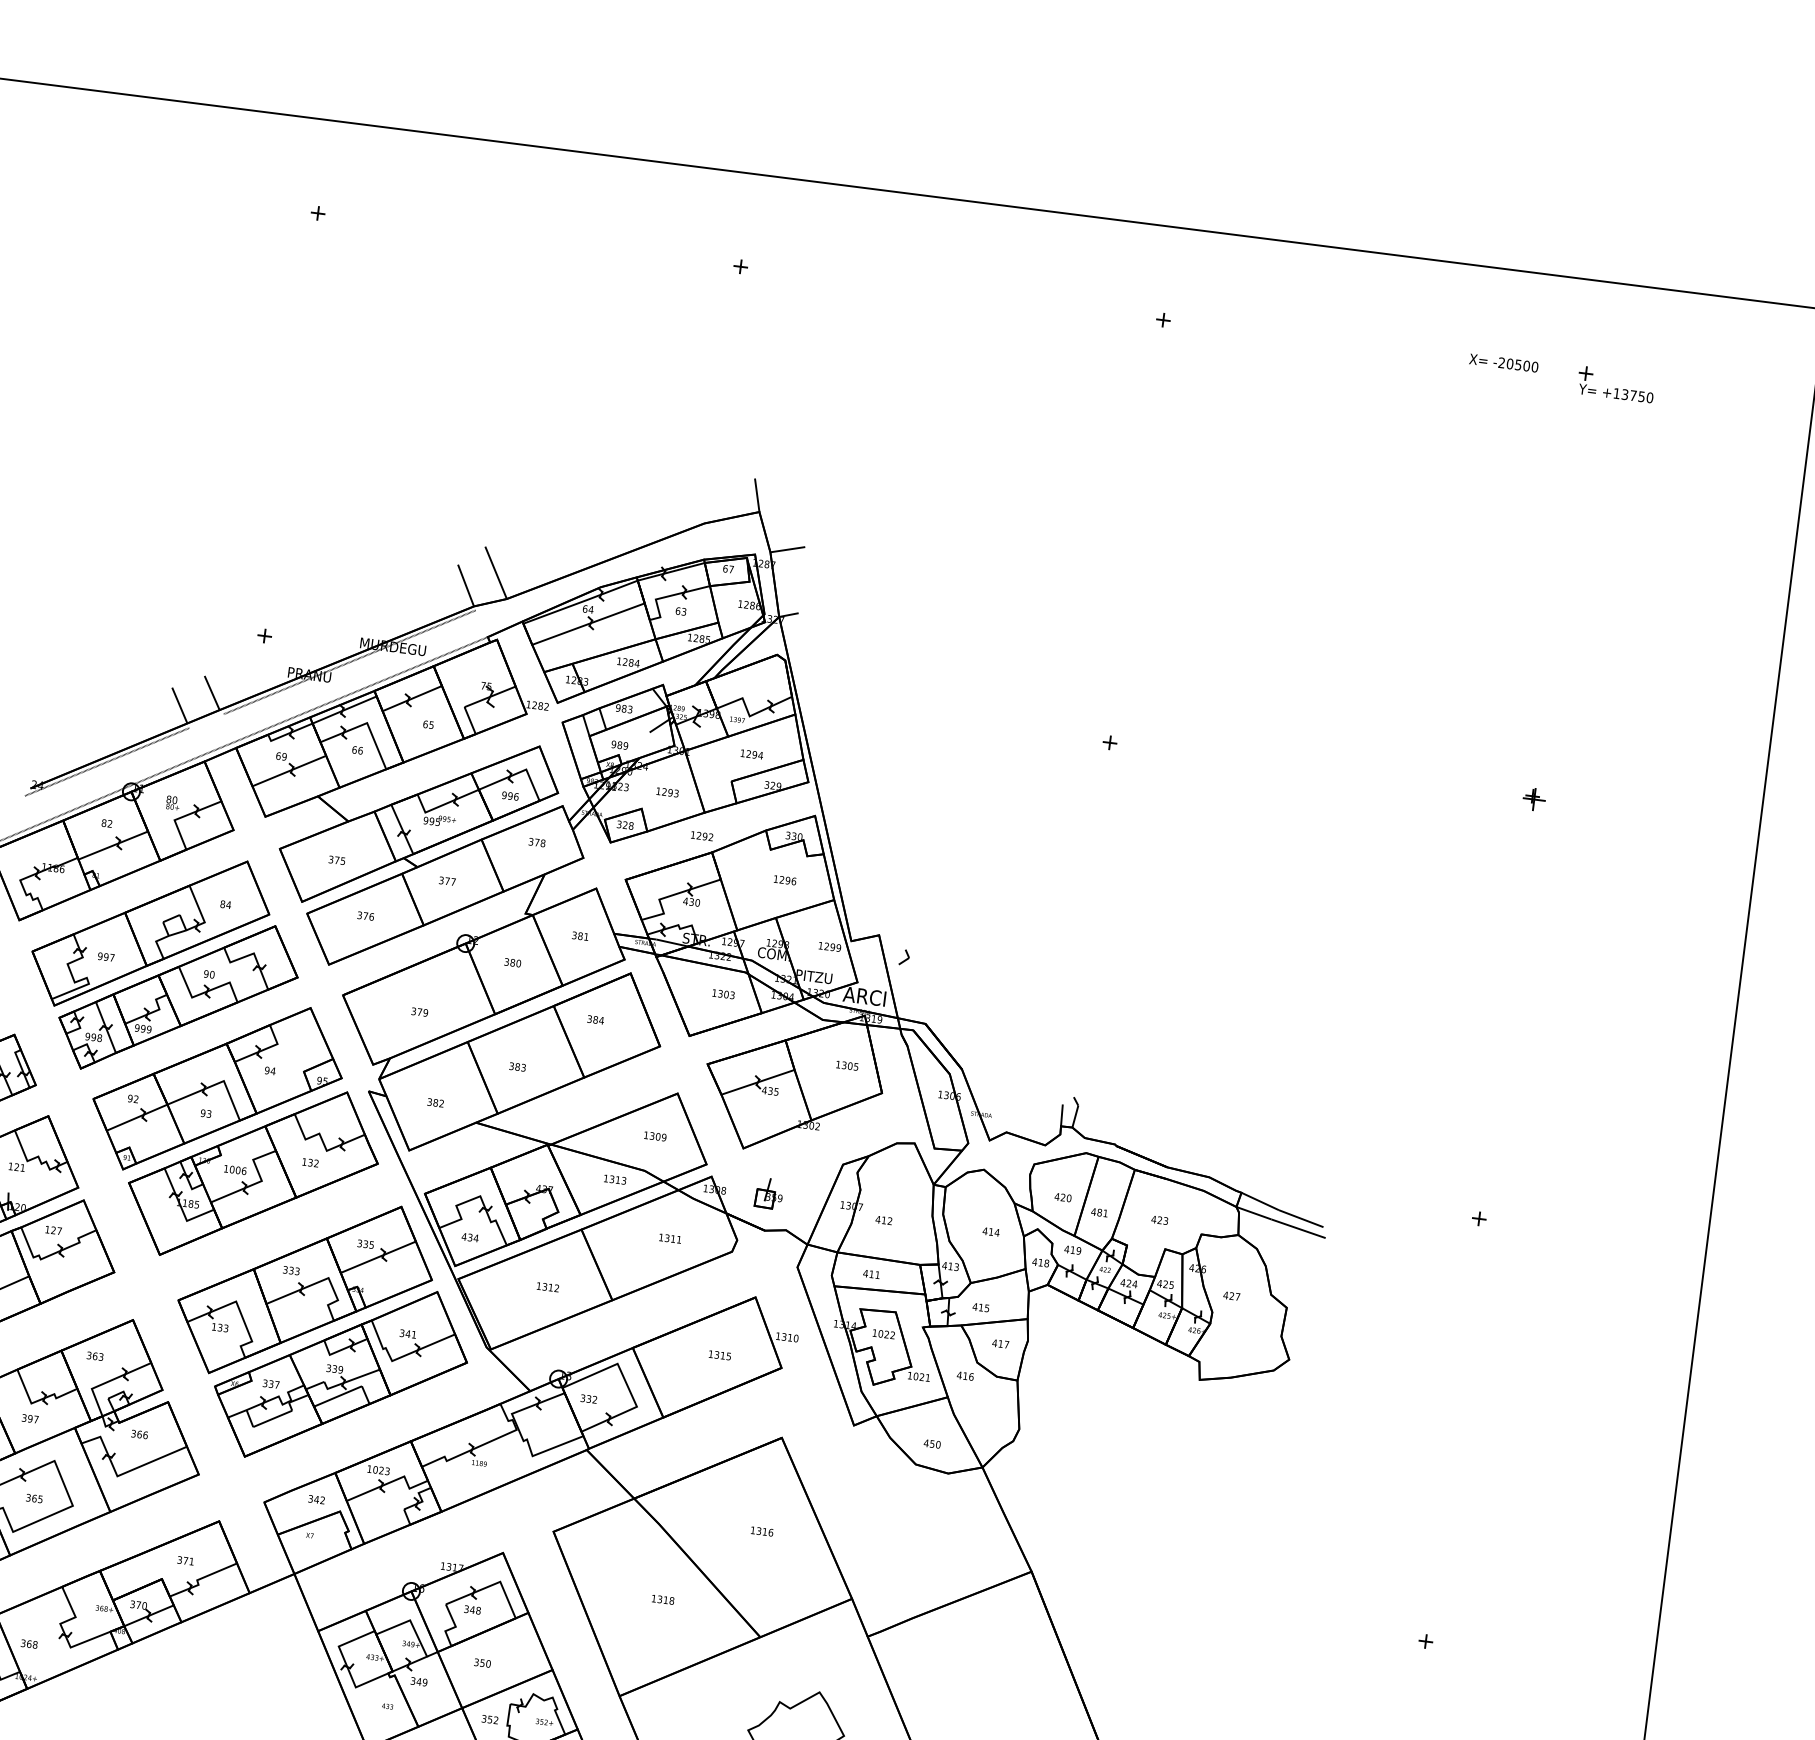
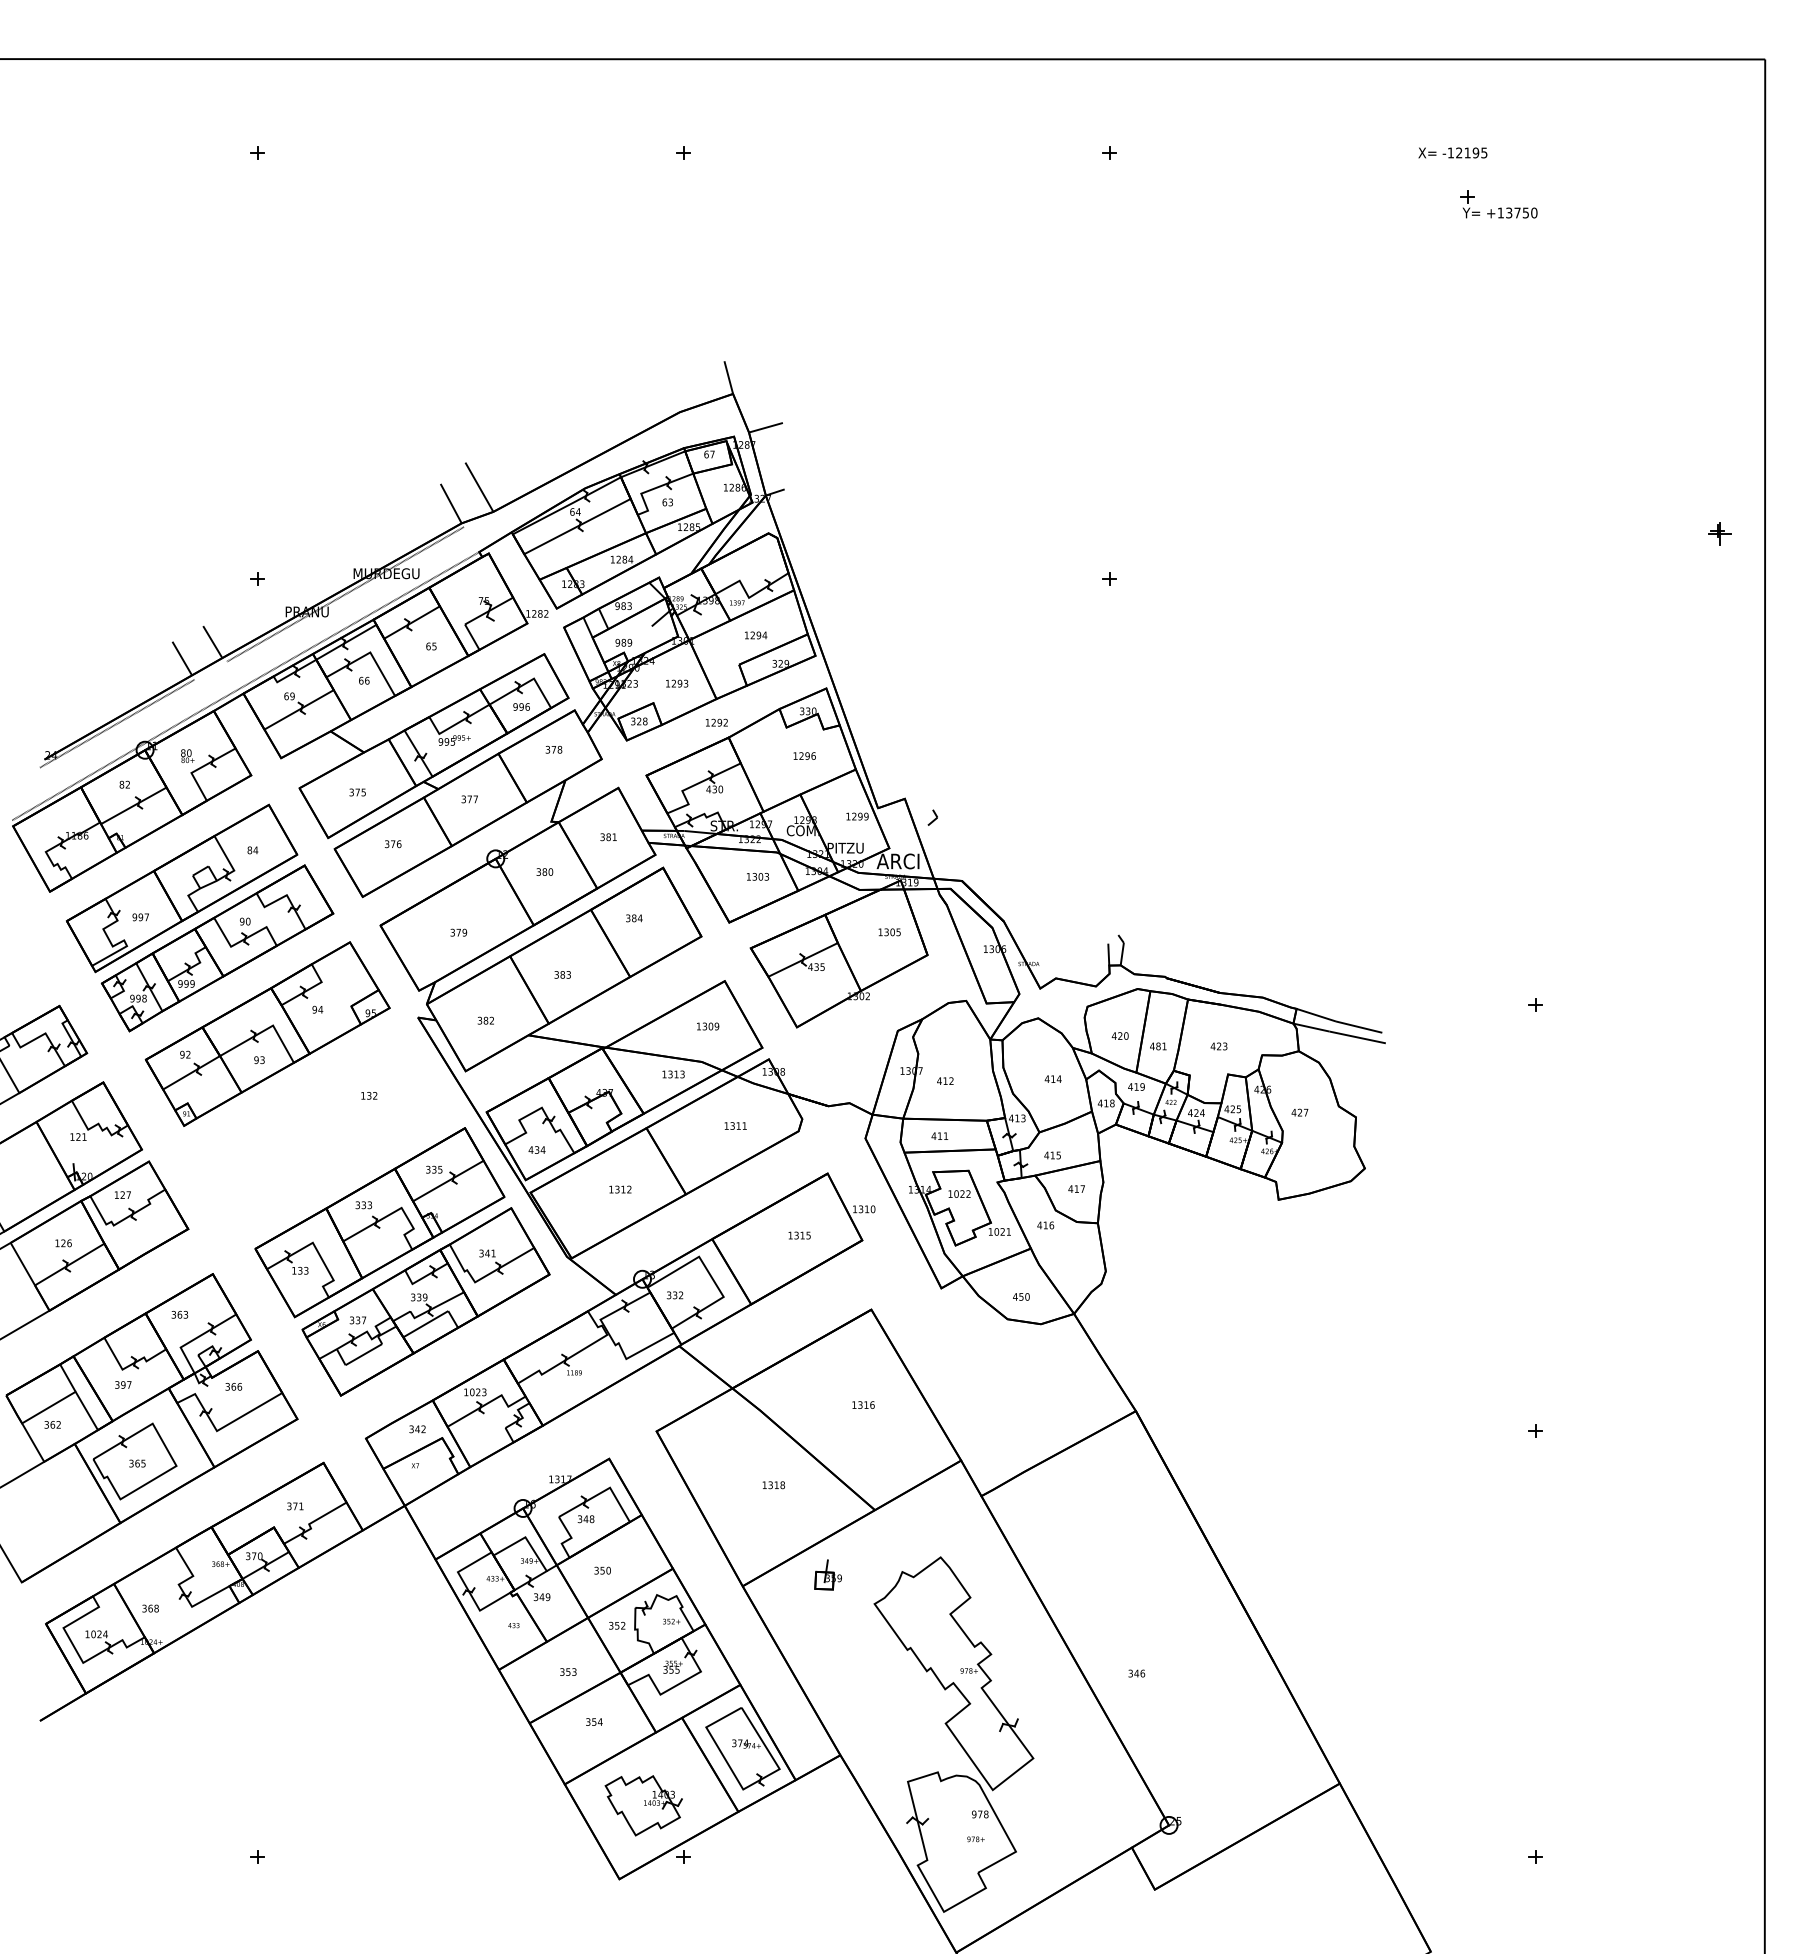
text: (1518, 364) -> (1467, 152), -20500 -> -12195
part: (1615, 384) -> (1498, 204), moved
part: (1534, 798) -> (1719, 533), moved
part: (252, 1173) -> (313, 1113), removed
part: (768, 1193) -> (827, 1574), moved

